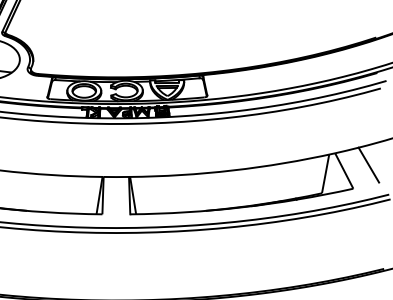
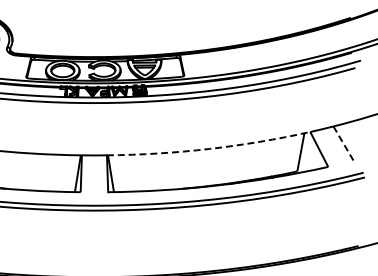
line: (369, 165) -> (344, 144), solid -> dashed
arc: (232, 170) -> (209, 148), solid -> dashed

